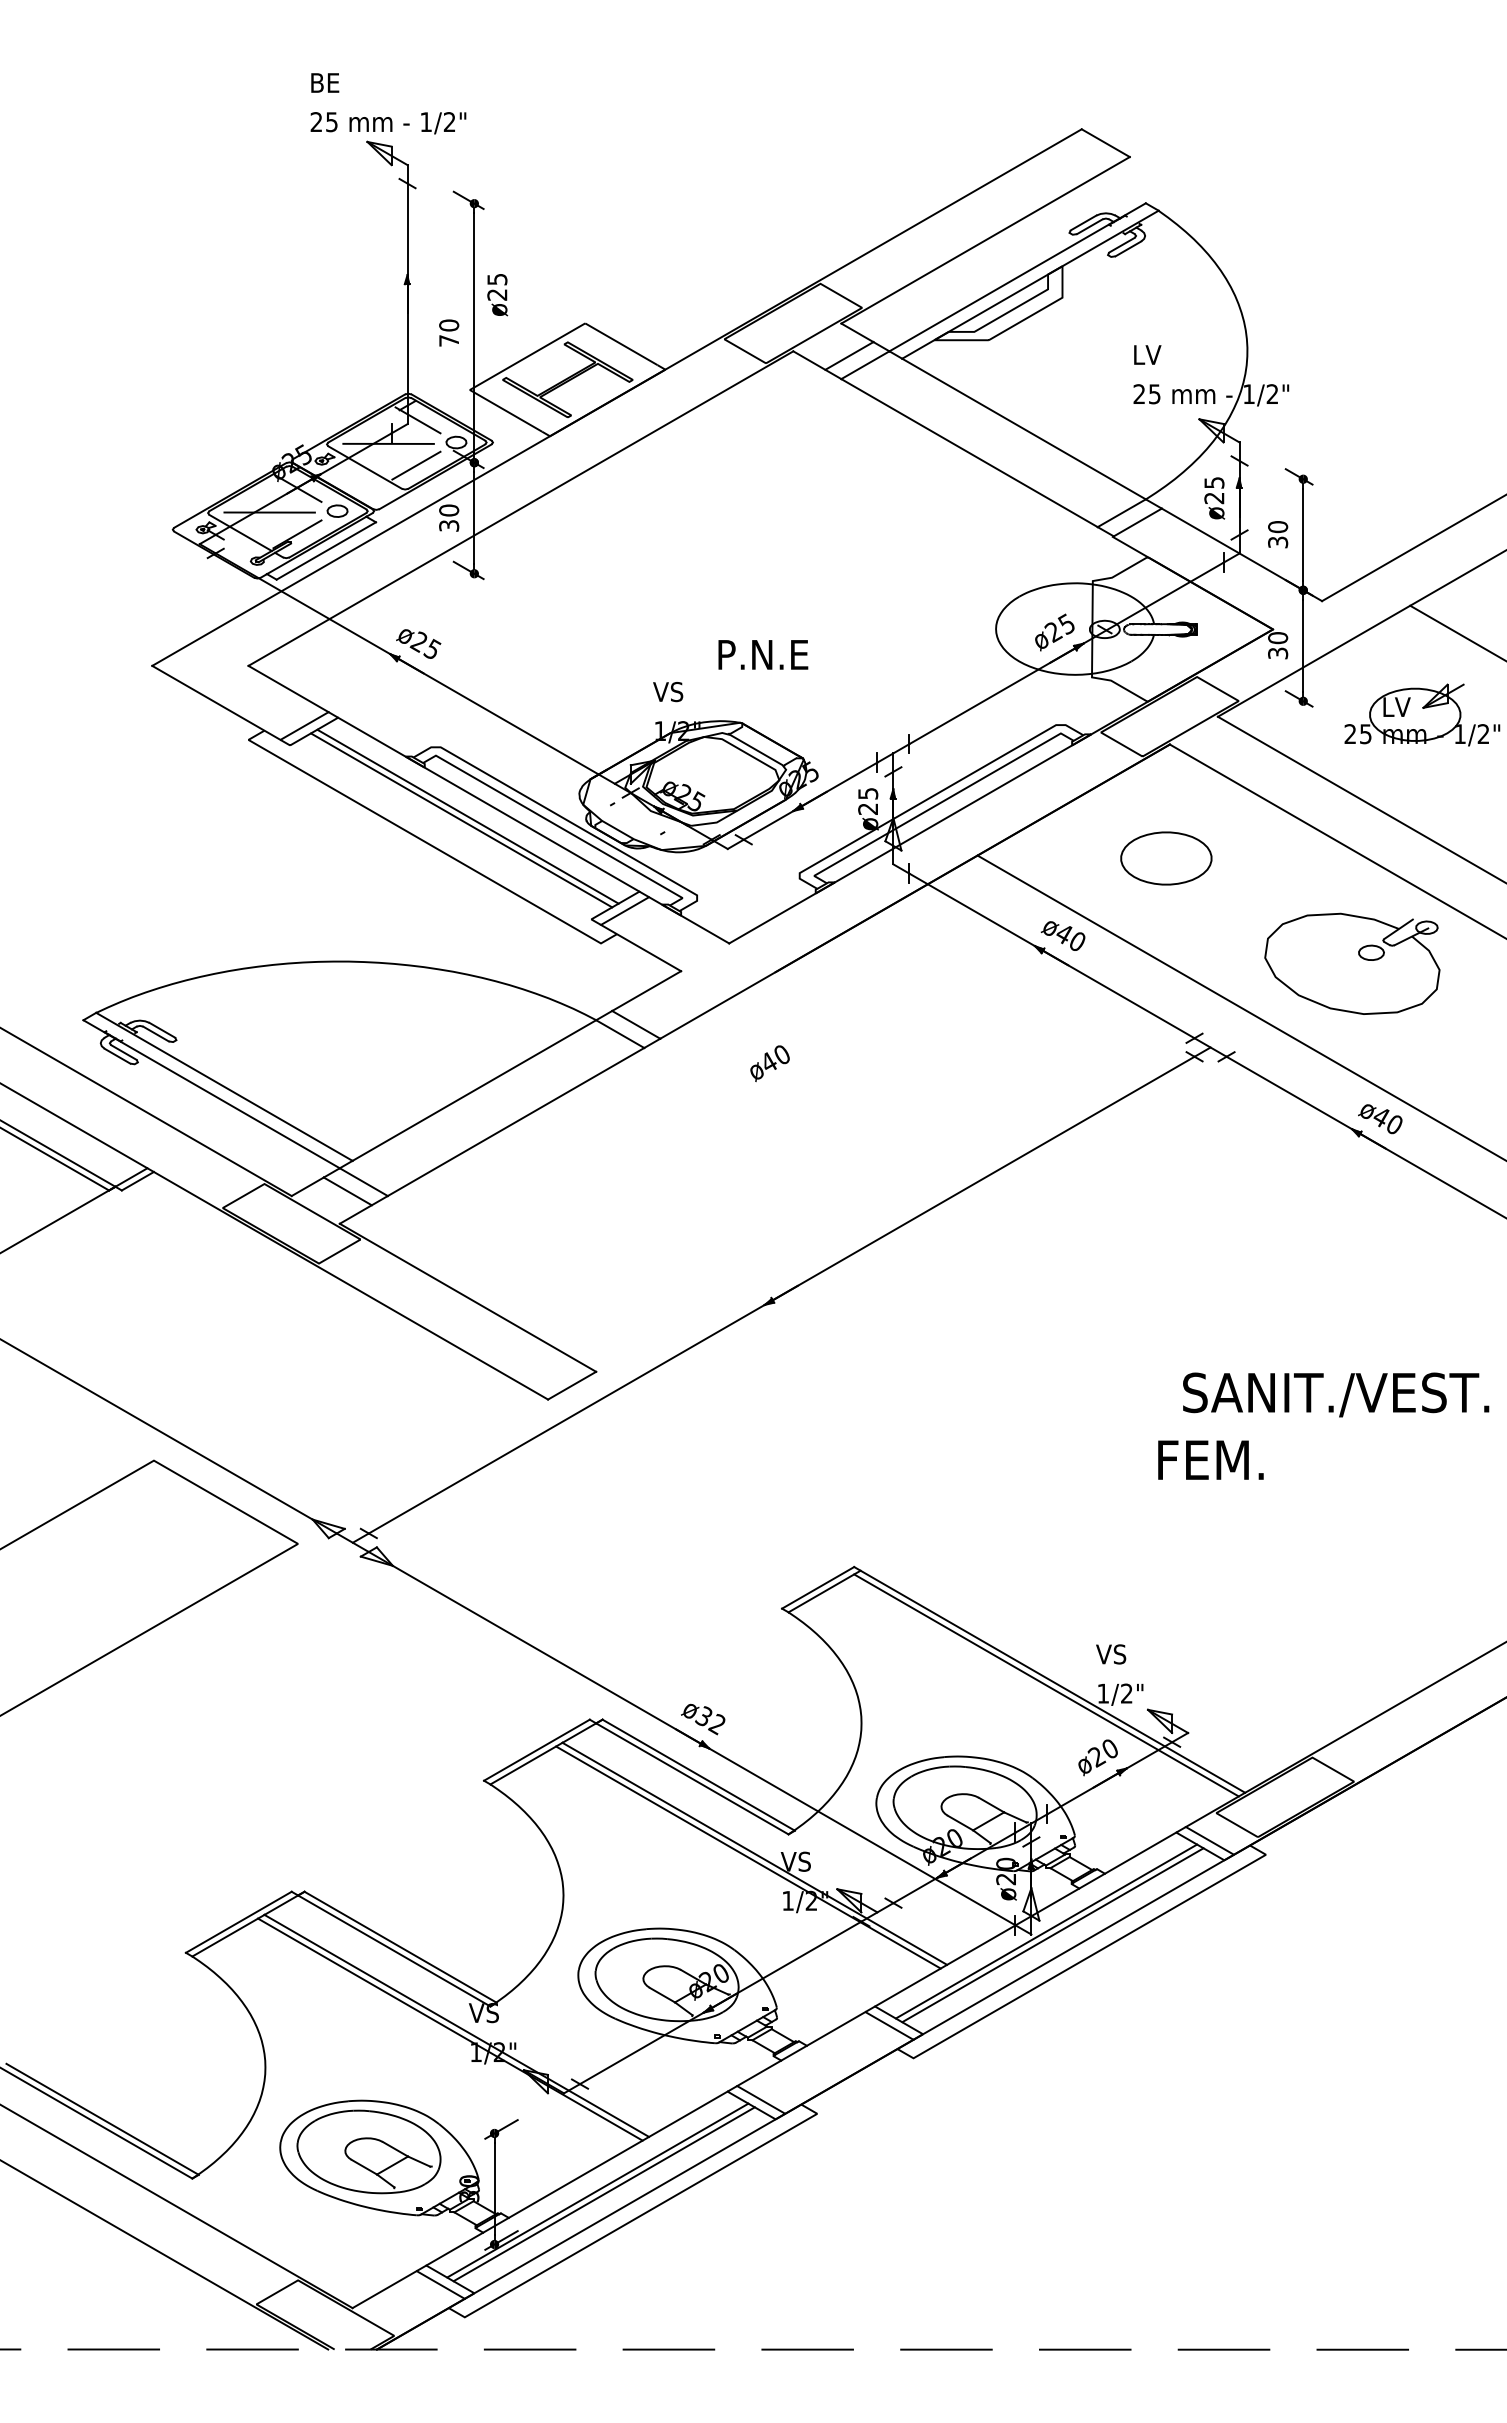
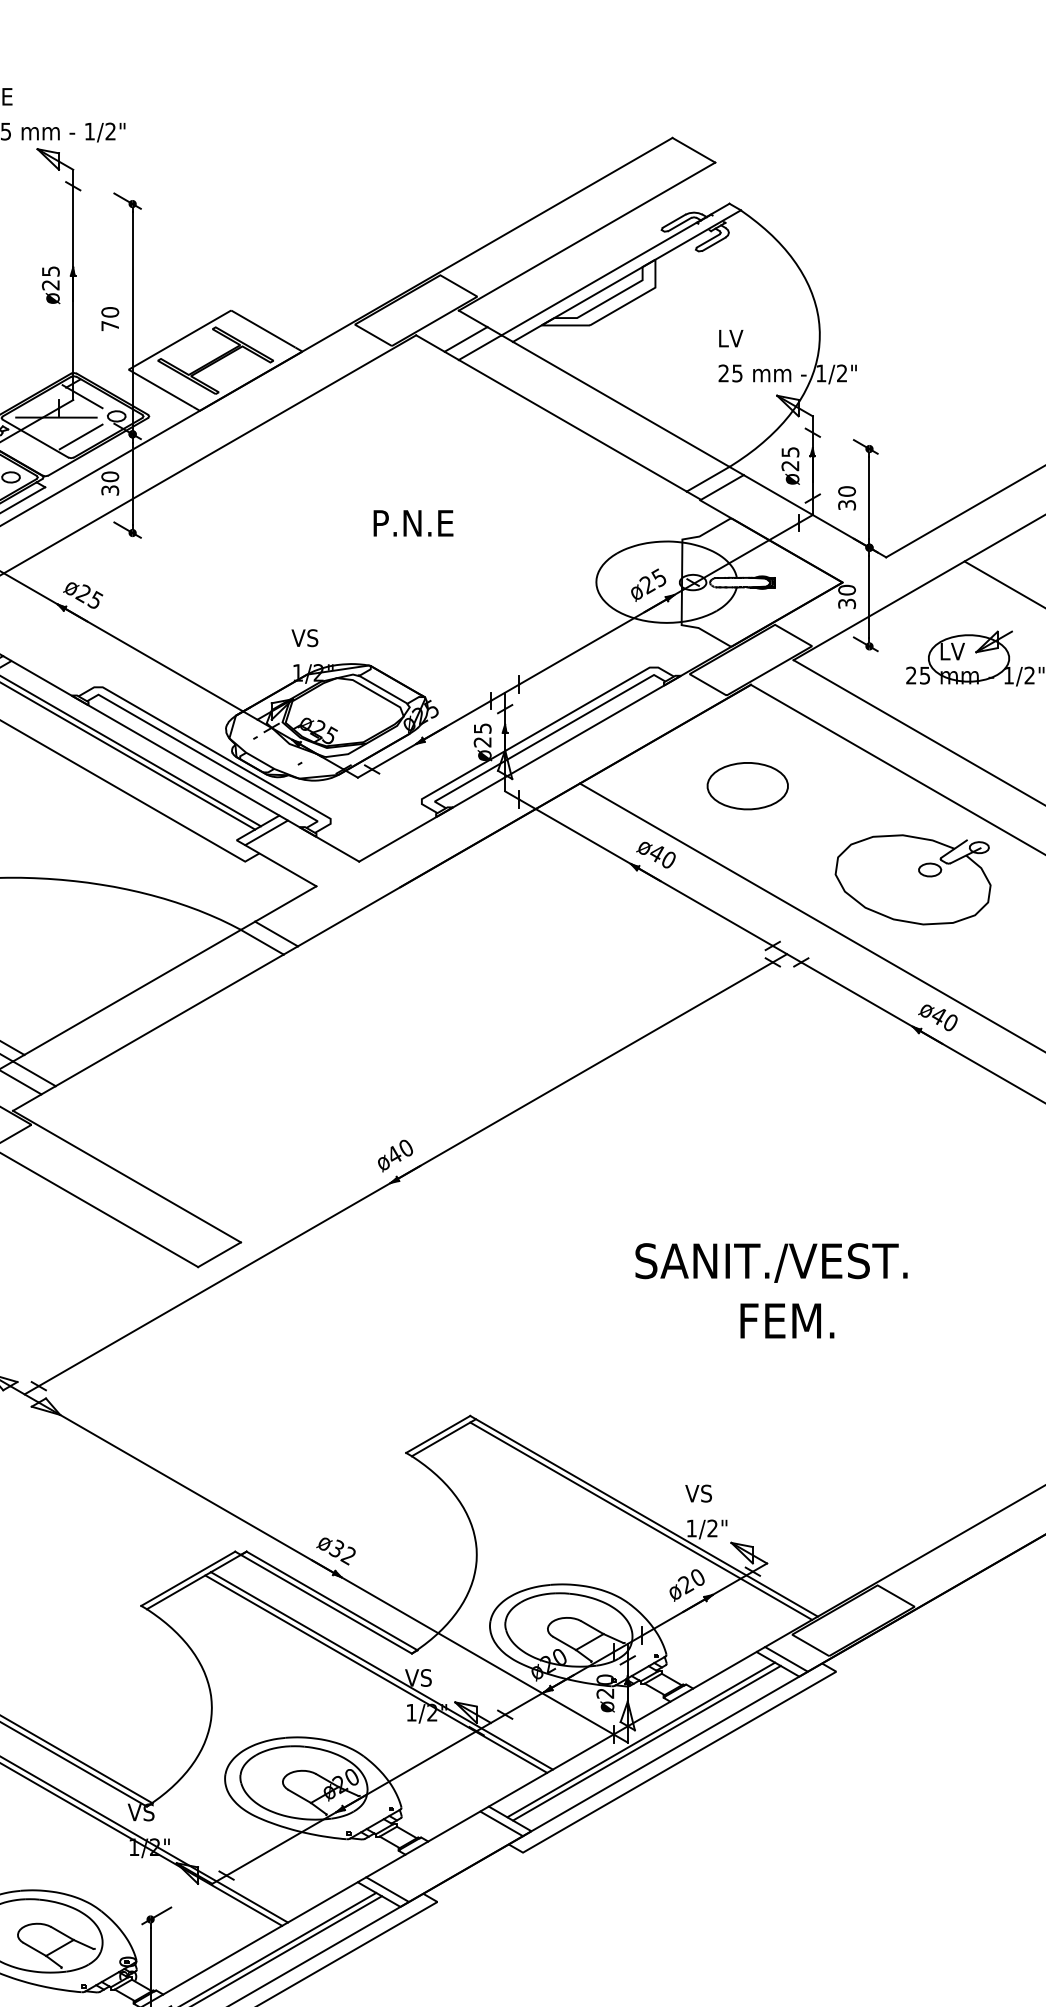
text: (497, 295) -> (50, 285), moved
text: (763, 654) -> (413, 523), moved
text: (769, 1063) -> (394, 1155), moved
text: (1336, 1394) -> (771, 1262), moved

